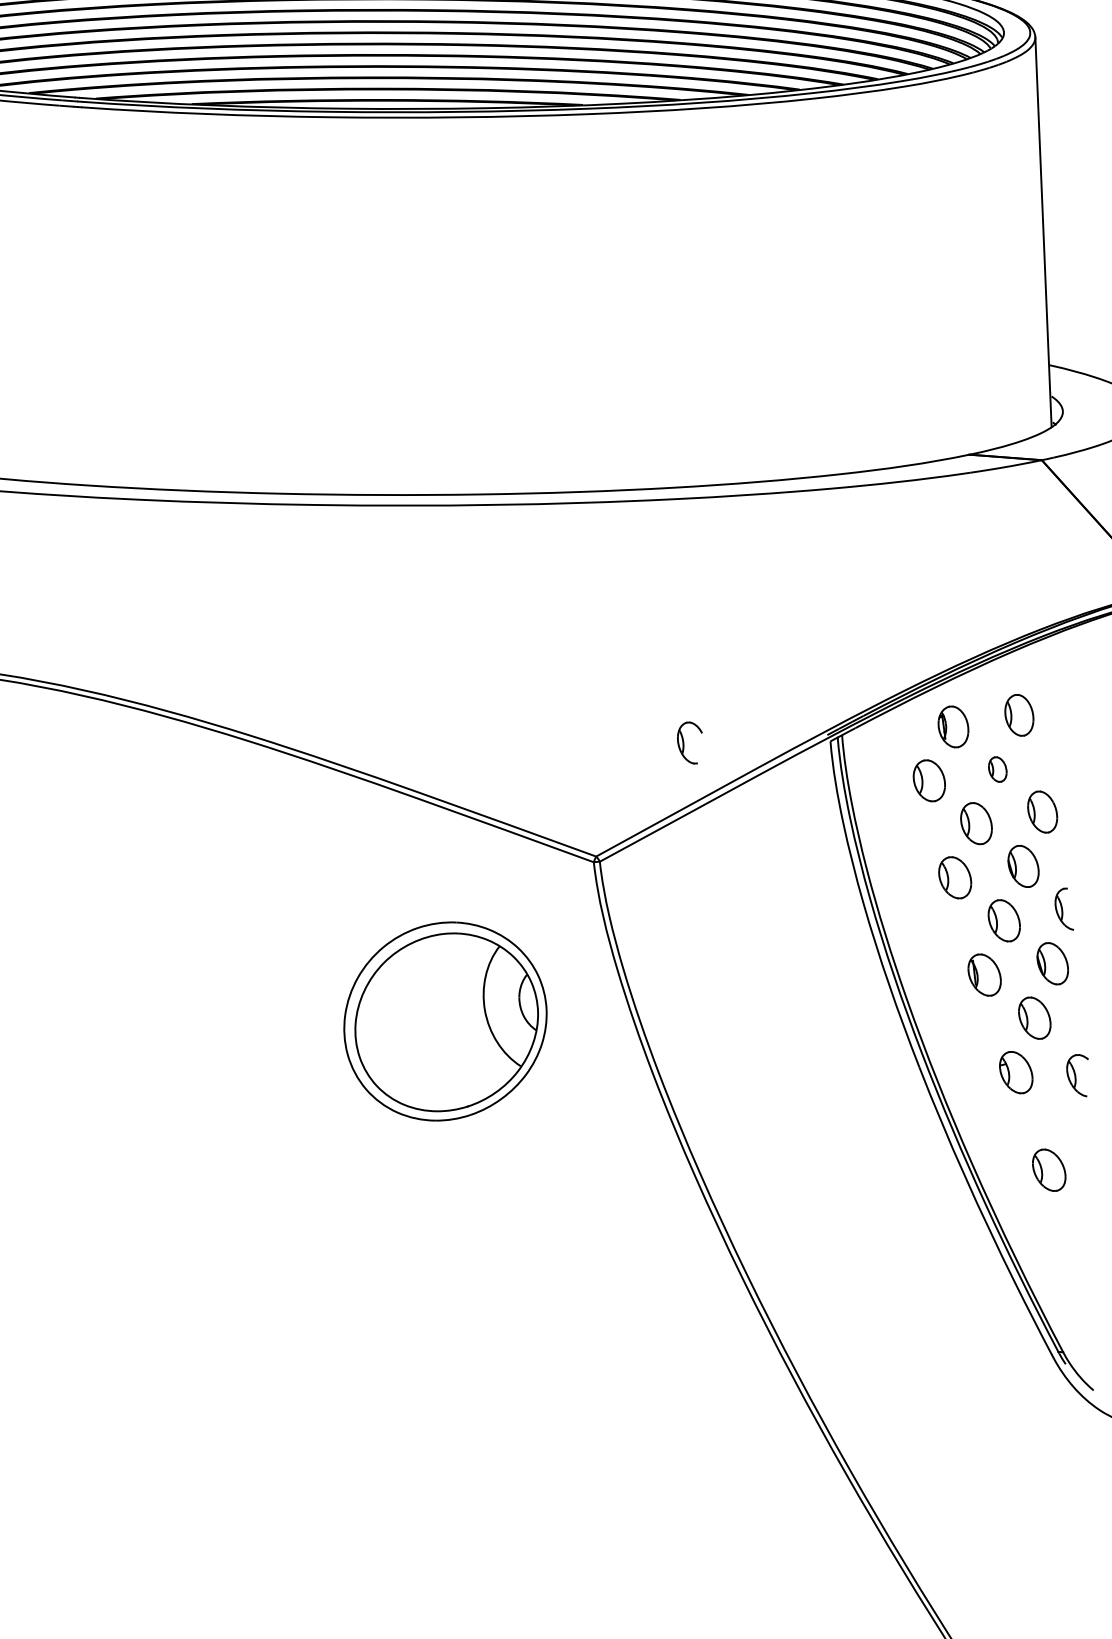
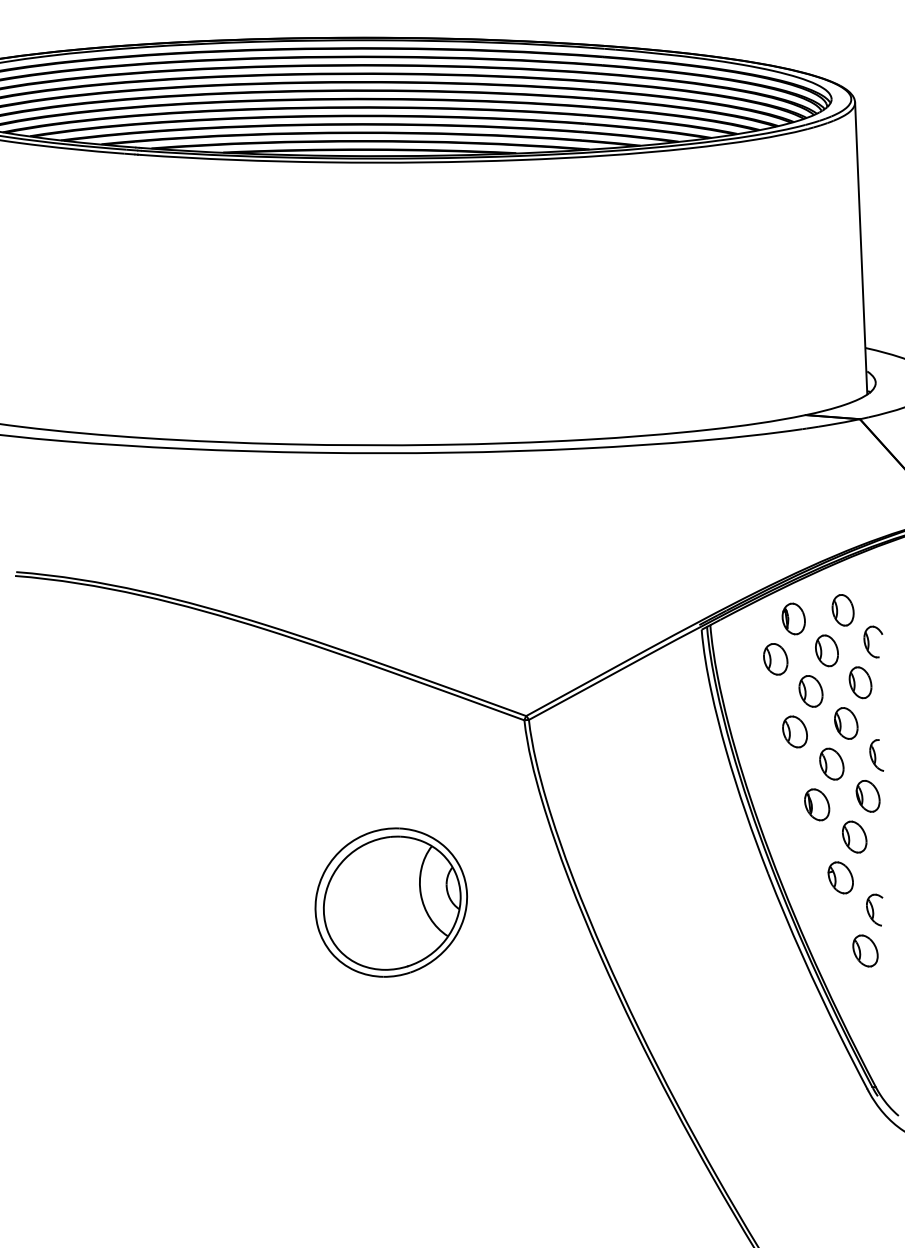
part: (690, 742) -> (873, 641), moved
part: (997, 769) -> (826, 650), size x1.67
part: (444, 1021) -> (390, 902), moved
part: (1077, 1074) -> (874, 909), moved

